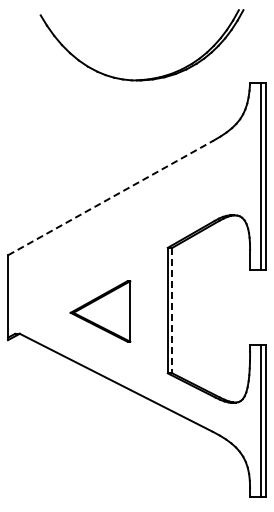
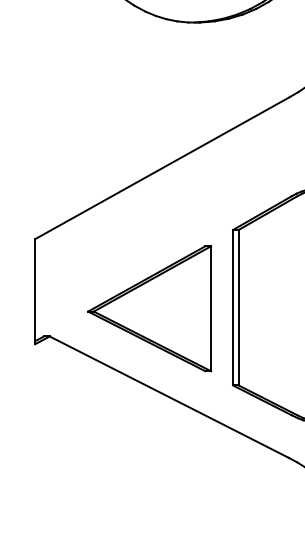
line: (110, 197) -> (162, 167), dashed -> solid
line: (172, 310) -> (238, 307), dashed -> solid
part: (100, 311) -> (149, 308), size x1.67

